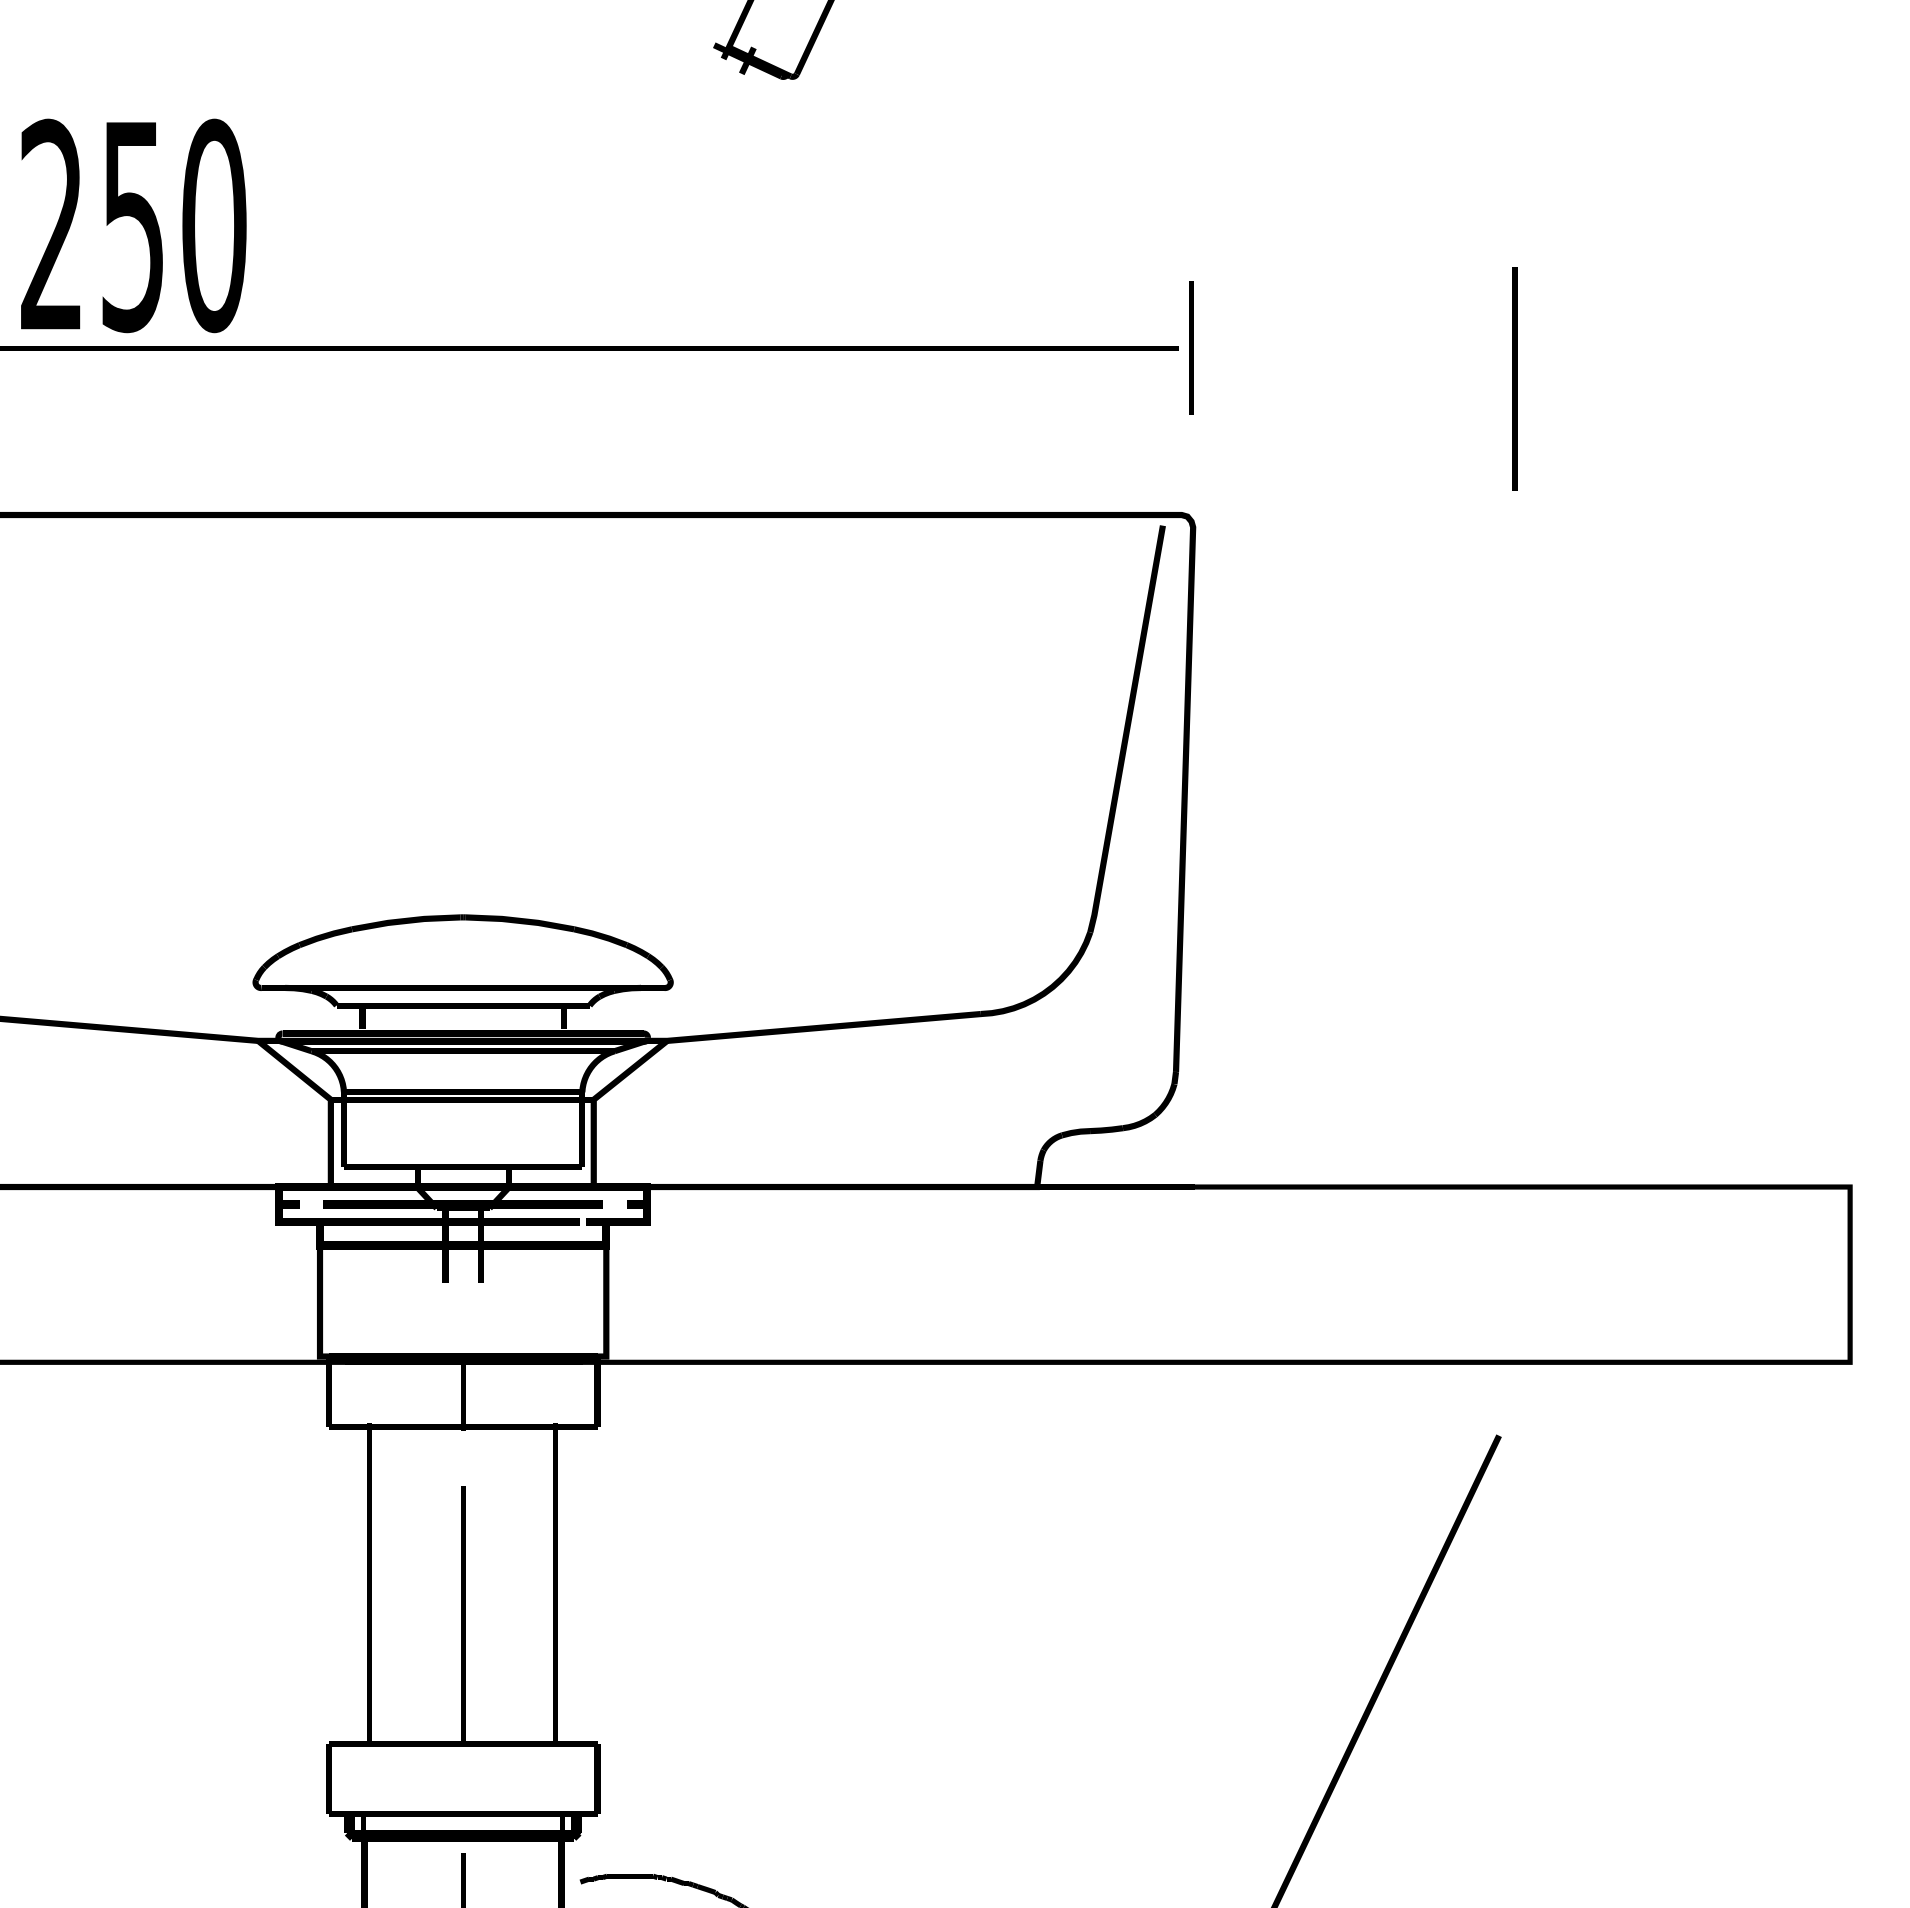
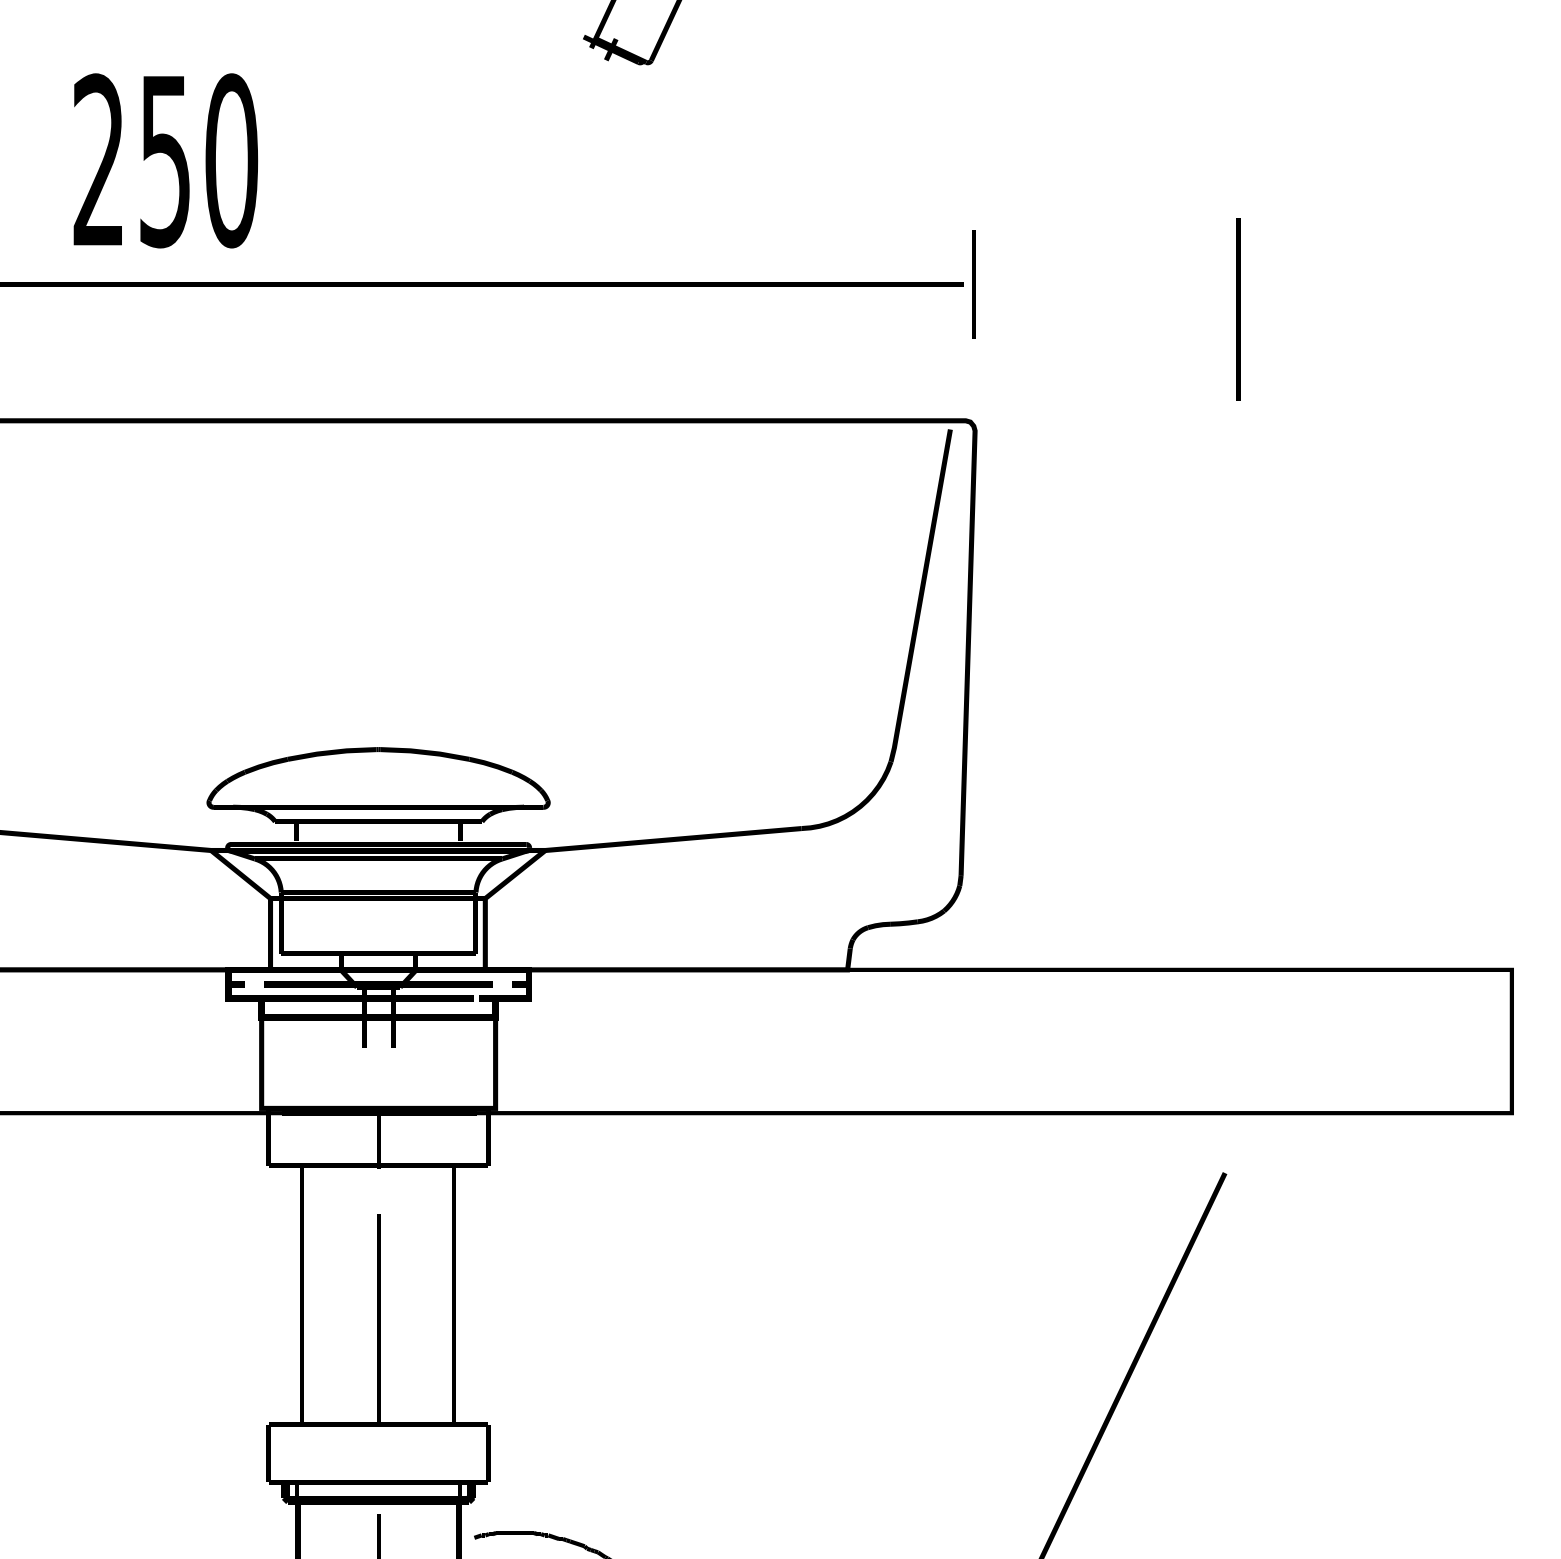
text: (133, 225) -> (165, 160), moved

